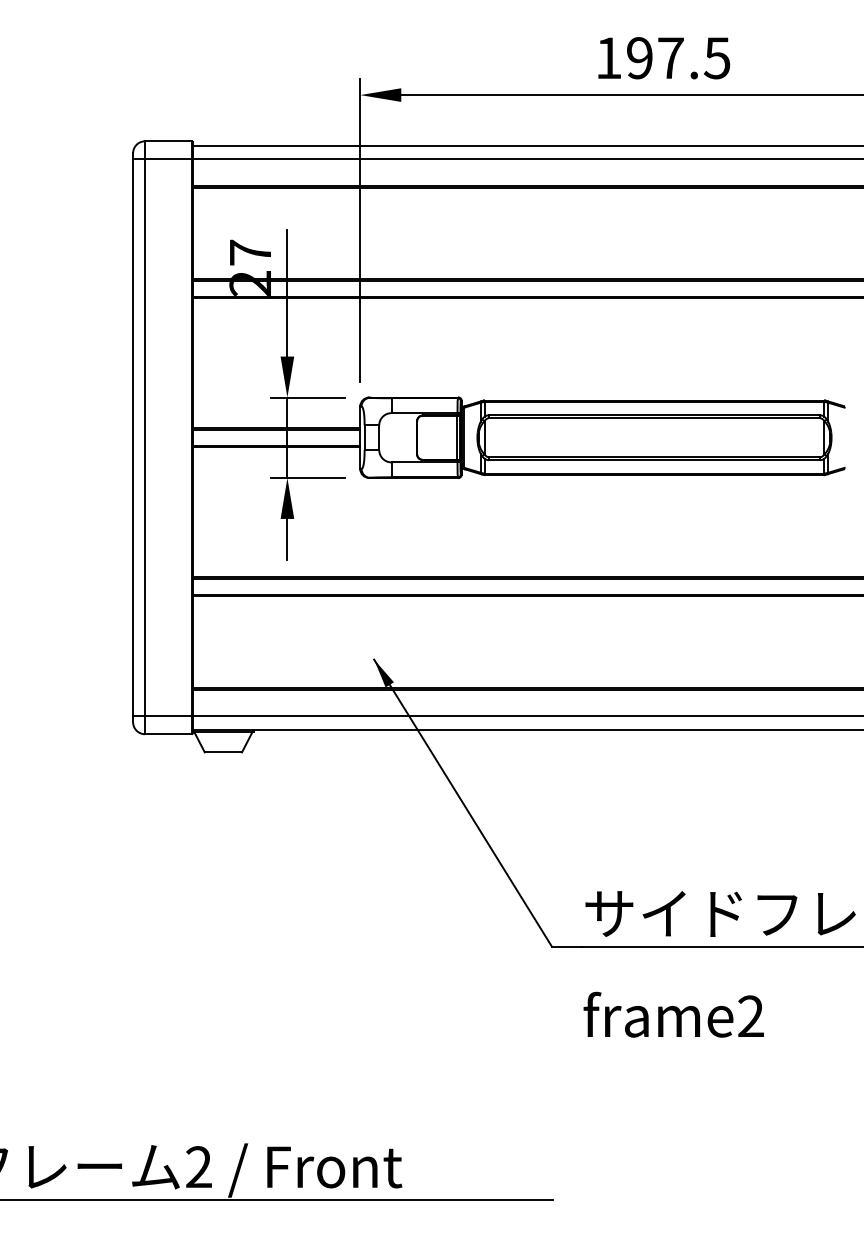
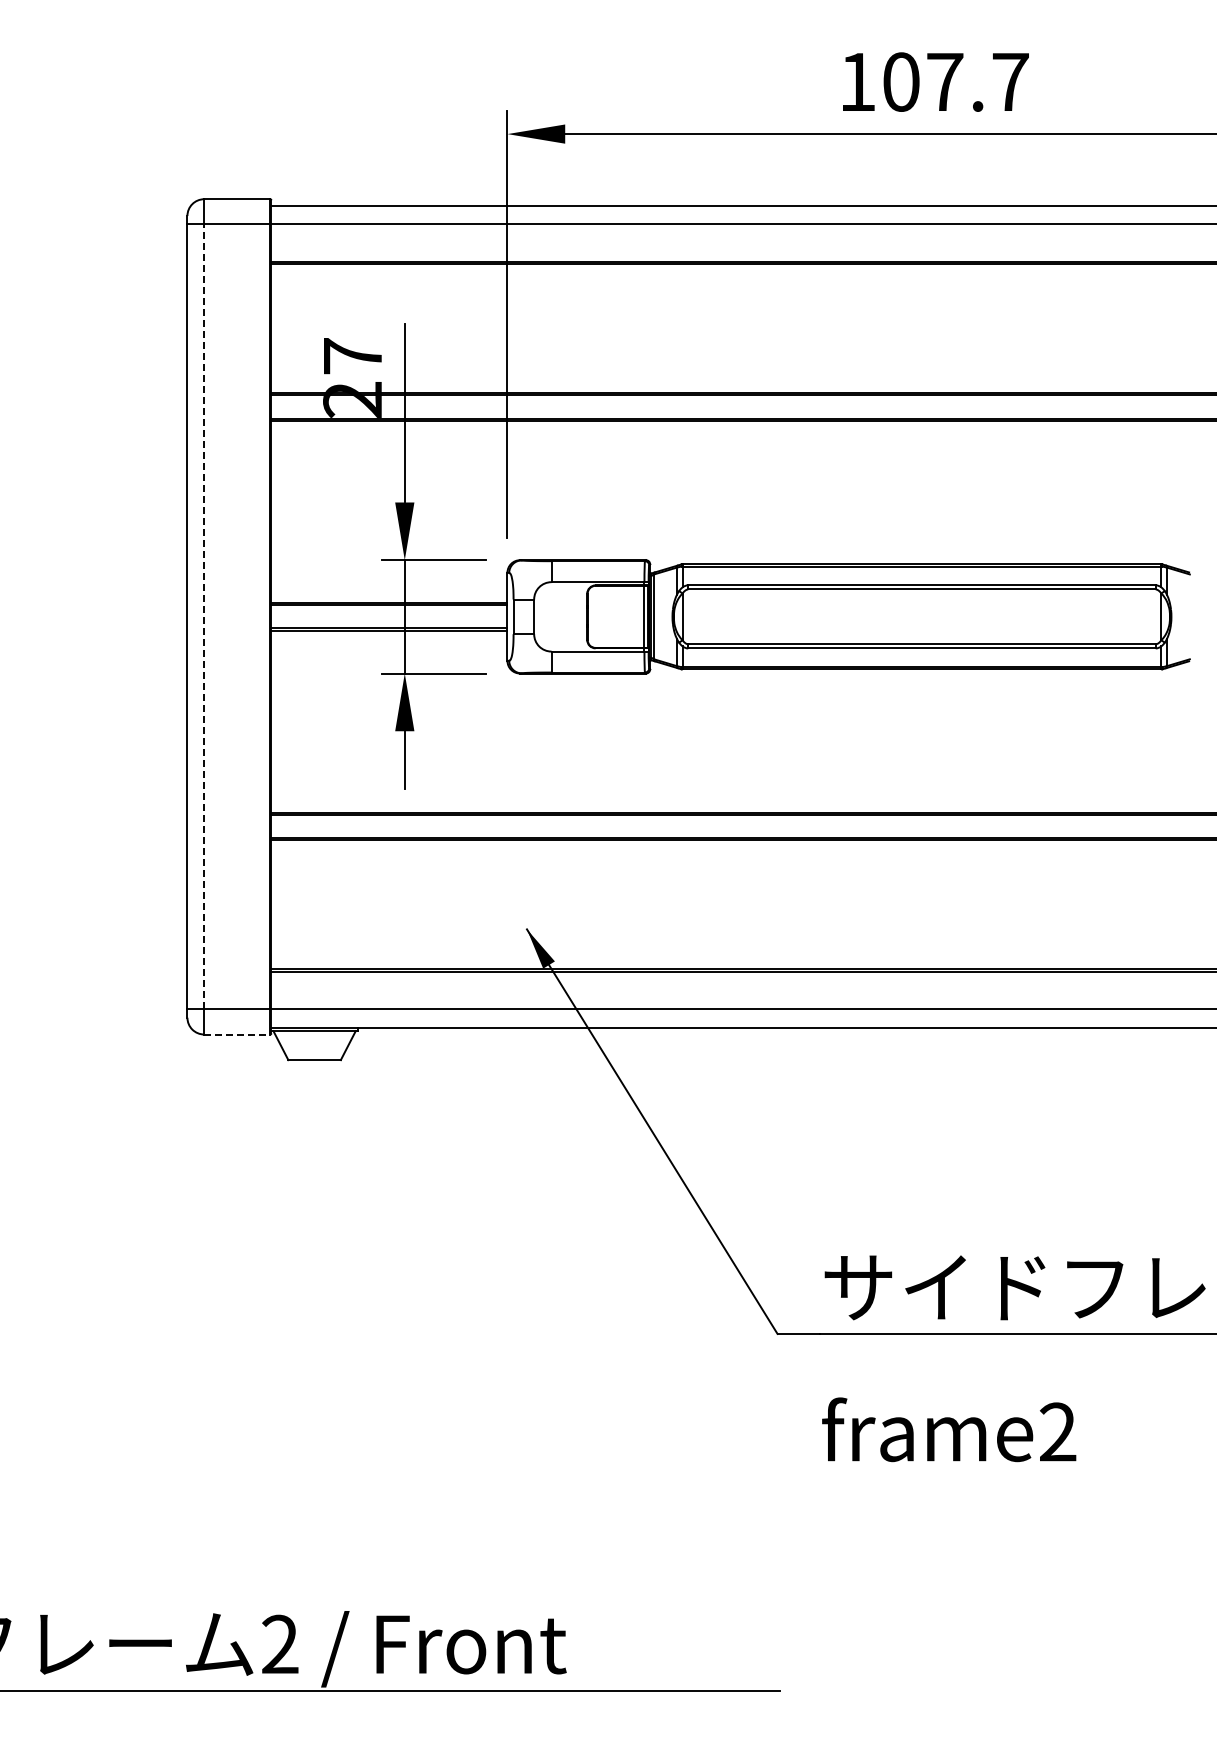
text: (678, 57) -> (955, 81), 197.5 -> 107.7
line: (145, 437) -> (204, 616), solid -> dashed
line: (168, 734) -> (237, 1034), solid -> dashed

